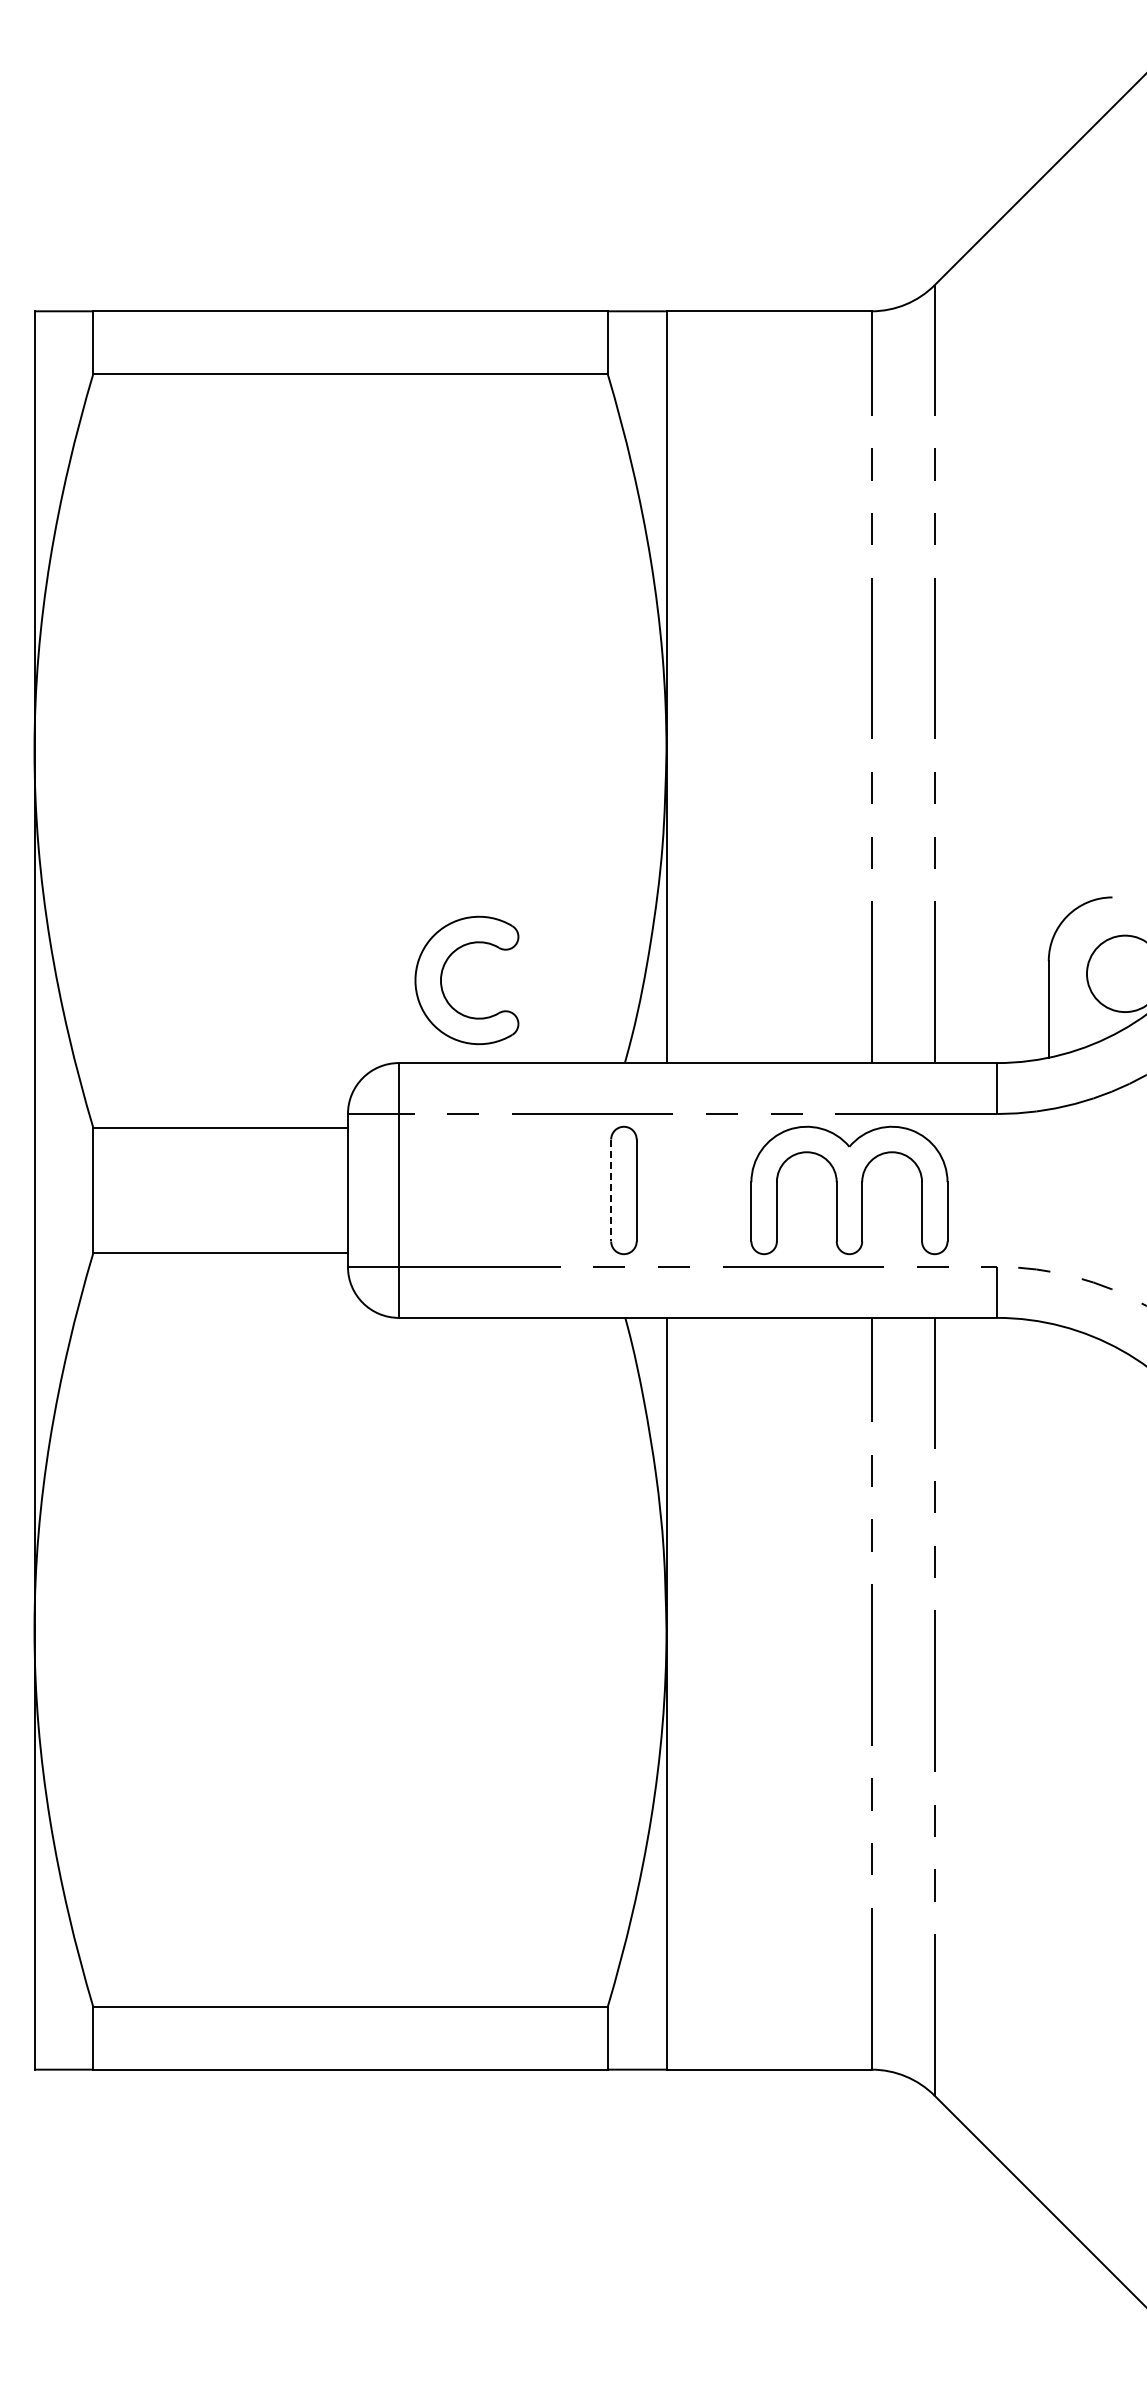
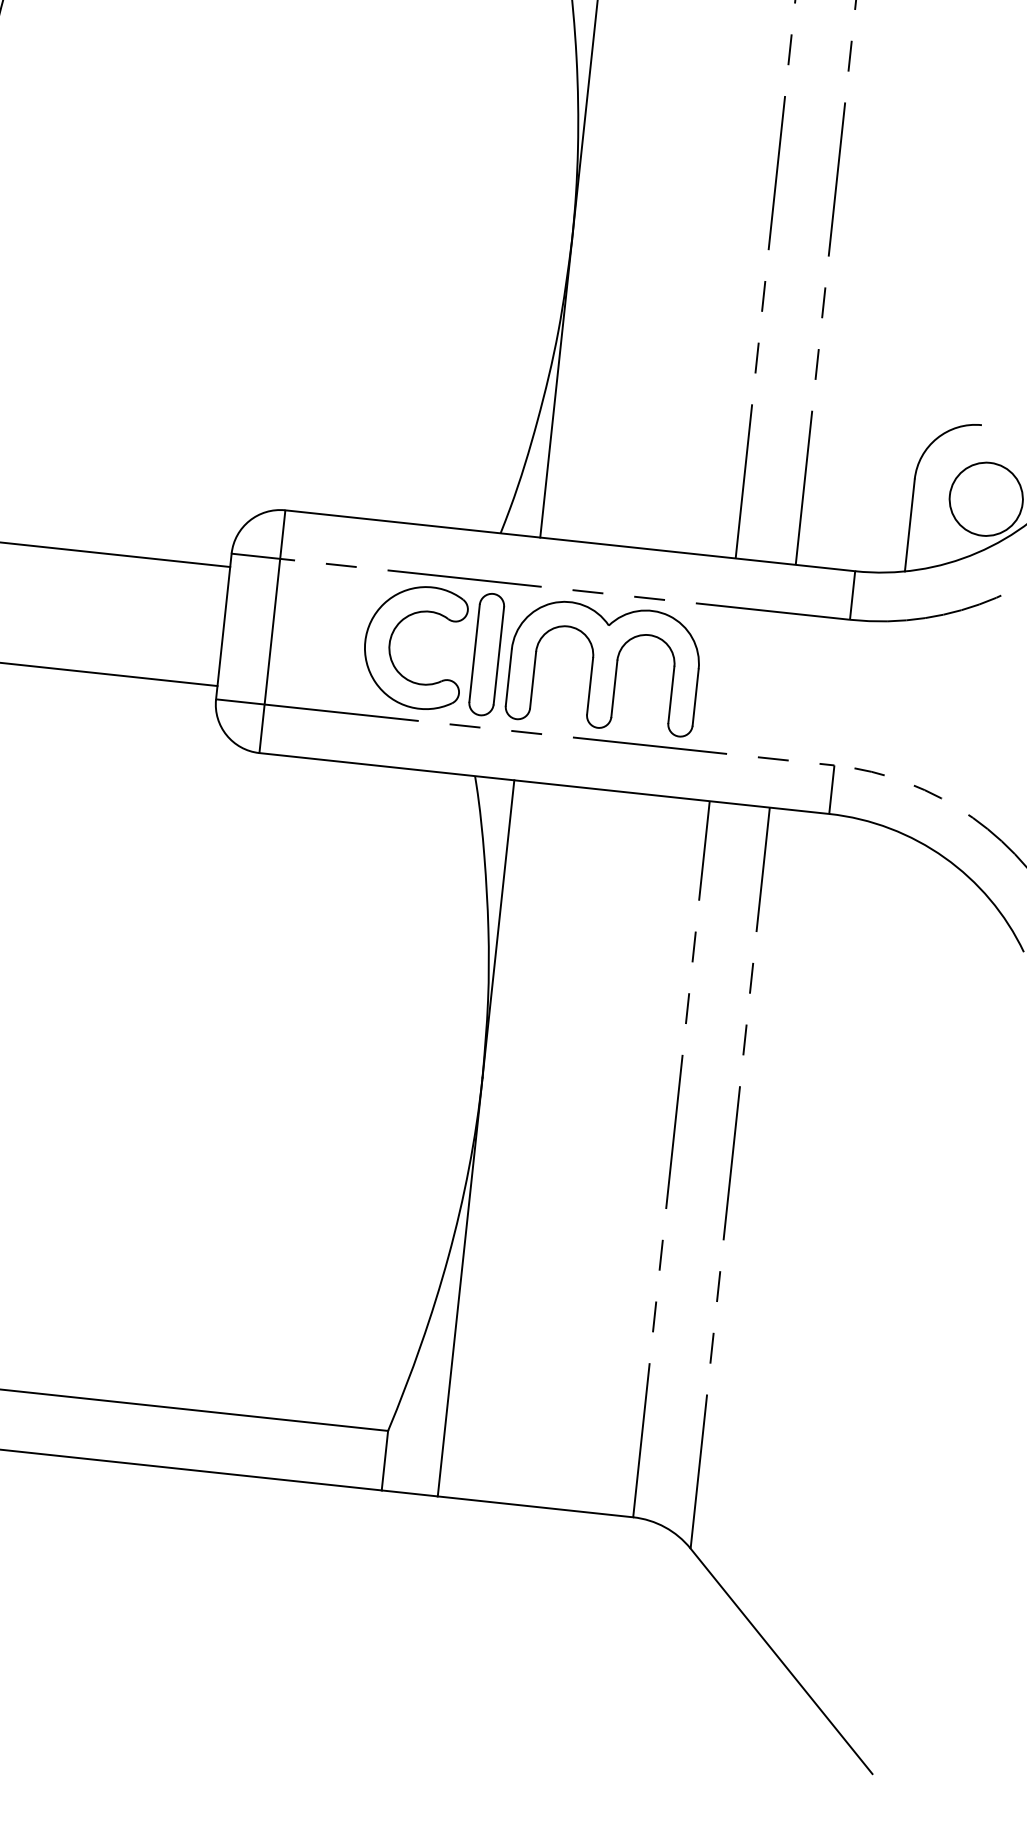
part: (442, 976) -> (391, 640), moved
line: (611, 1190) -> (474, 653), dashed -> solid
part: (849, 1190) -> (604, 667), moved

